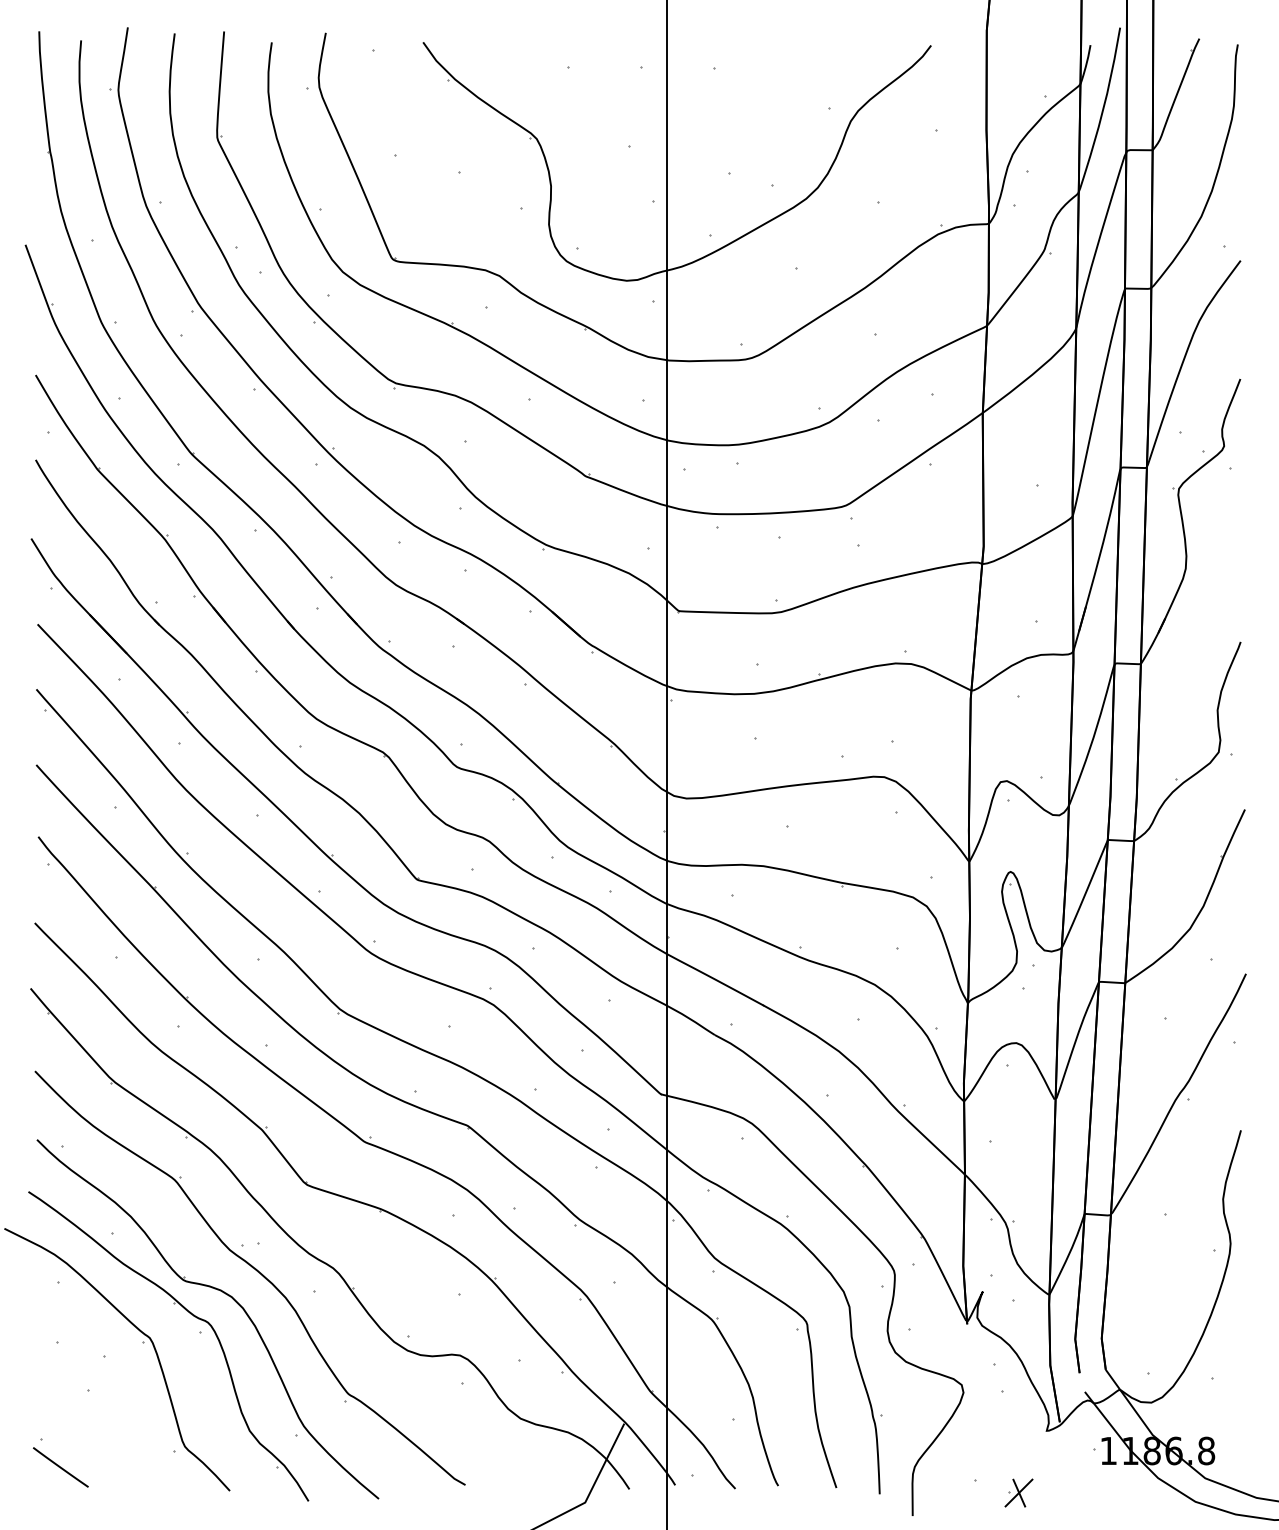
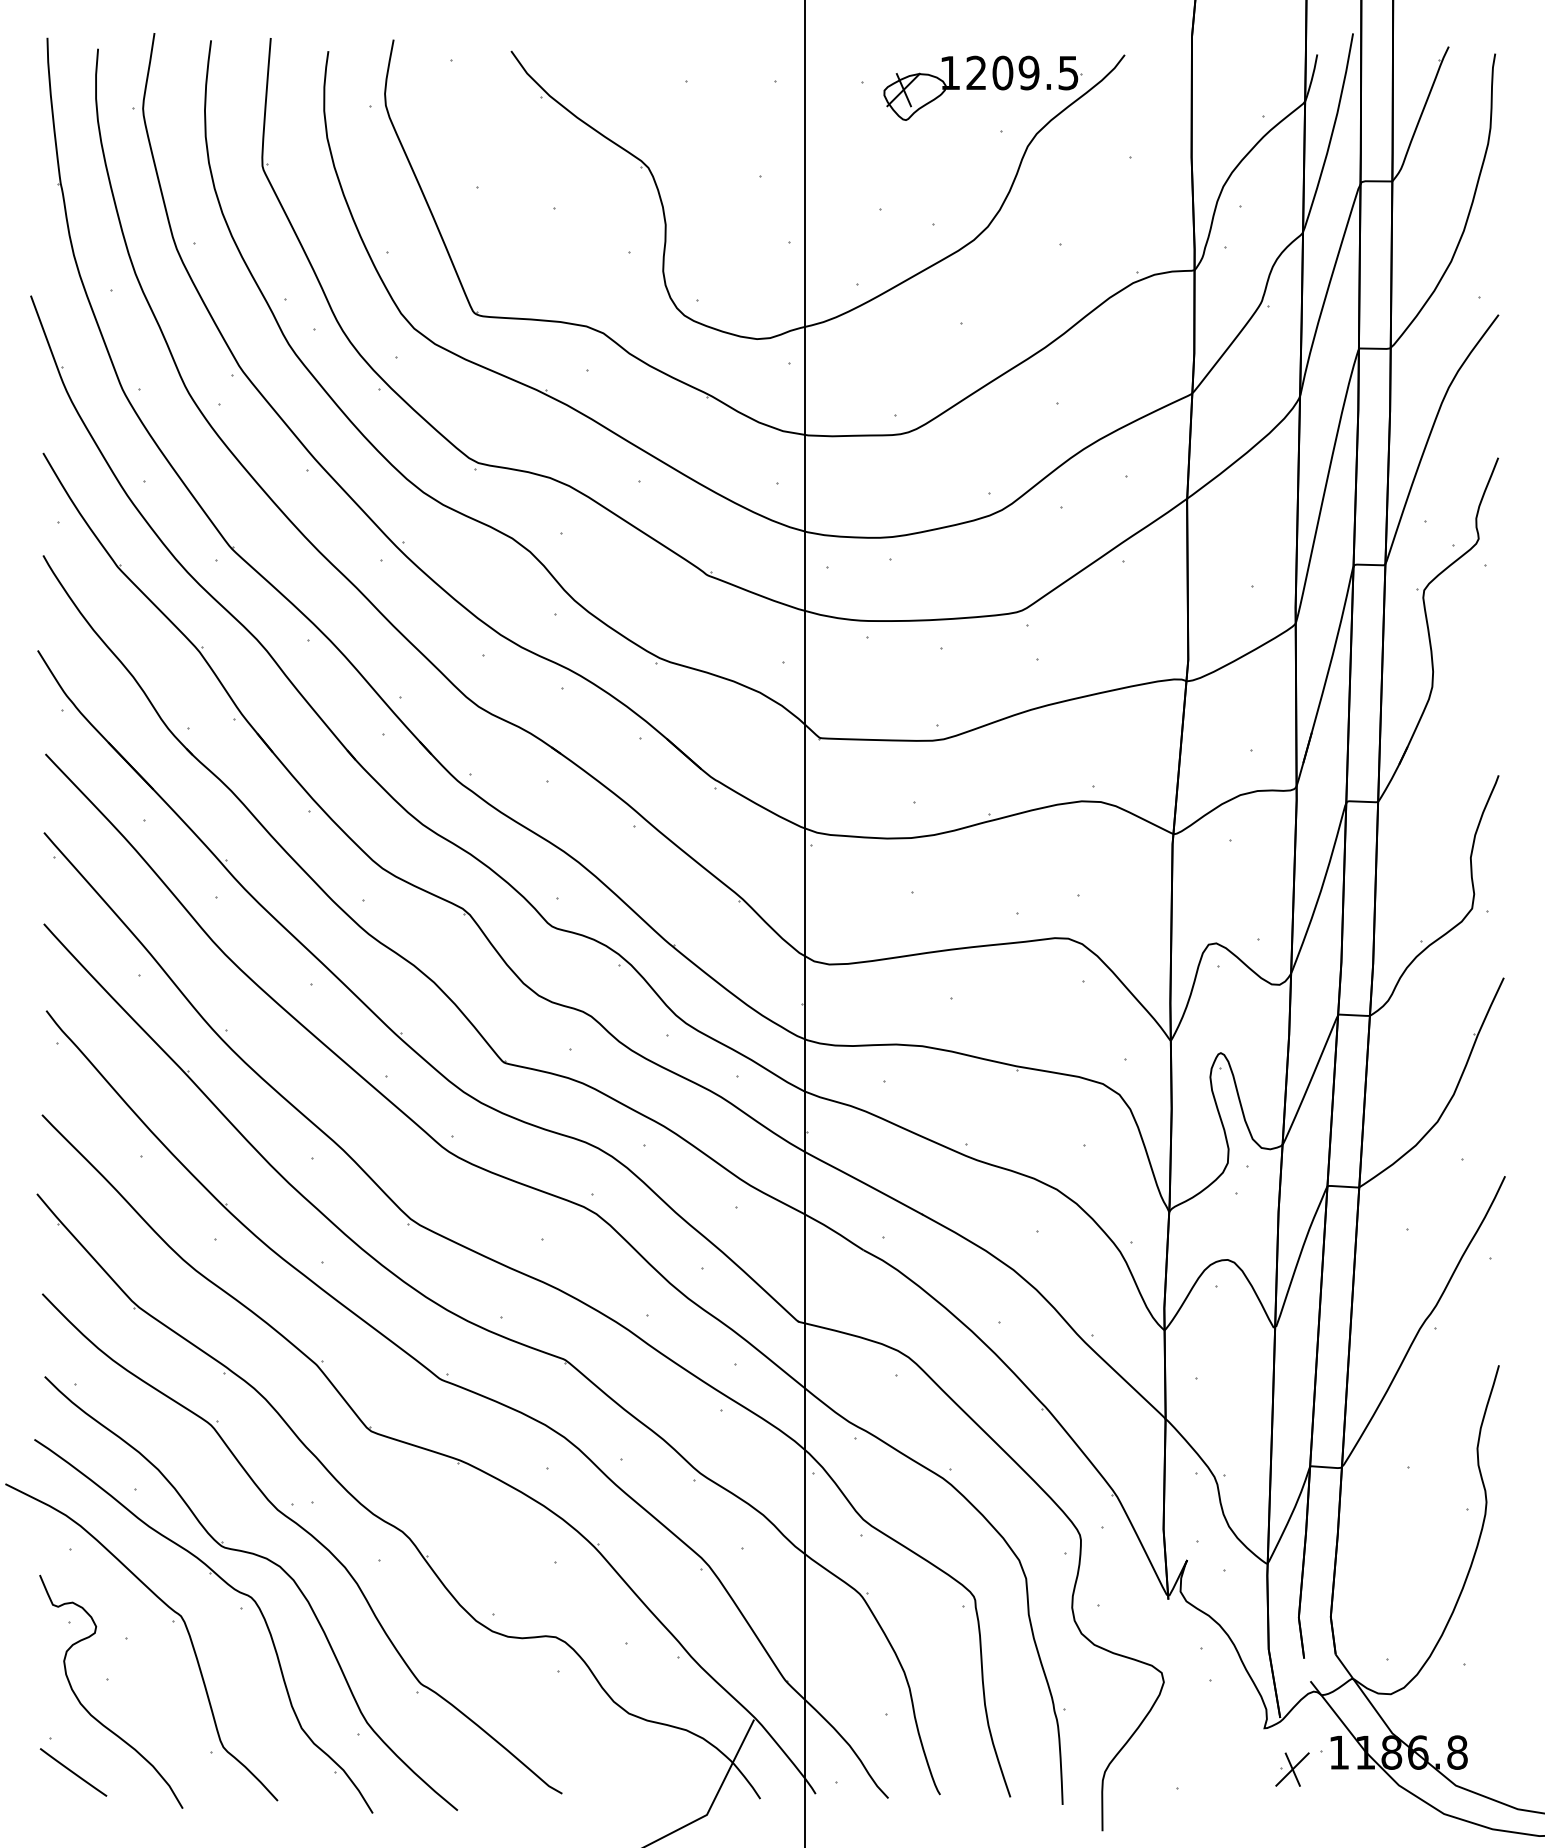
part: (813, 73) -> (982, 88), added
curve: (74, 1417) -> (90, 1712), added
part: (1018, 1492) -> (1291, 1768), moved

